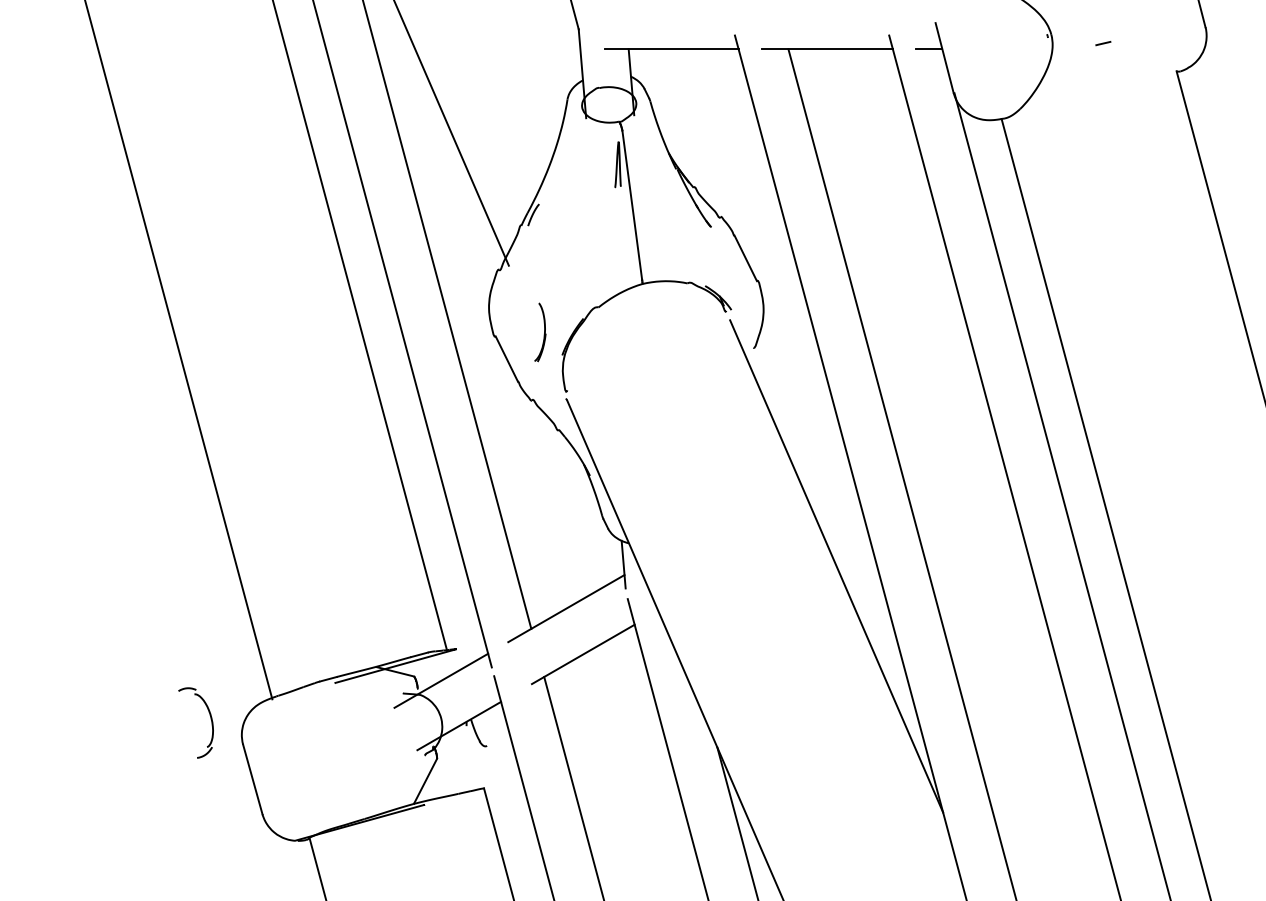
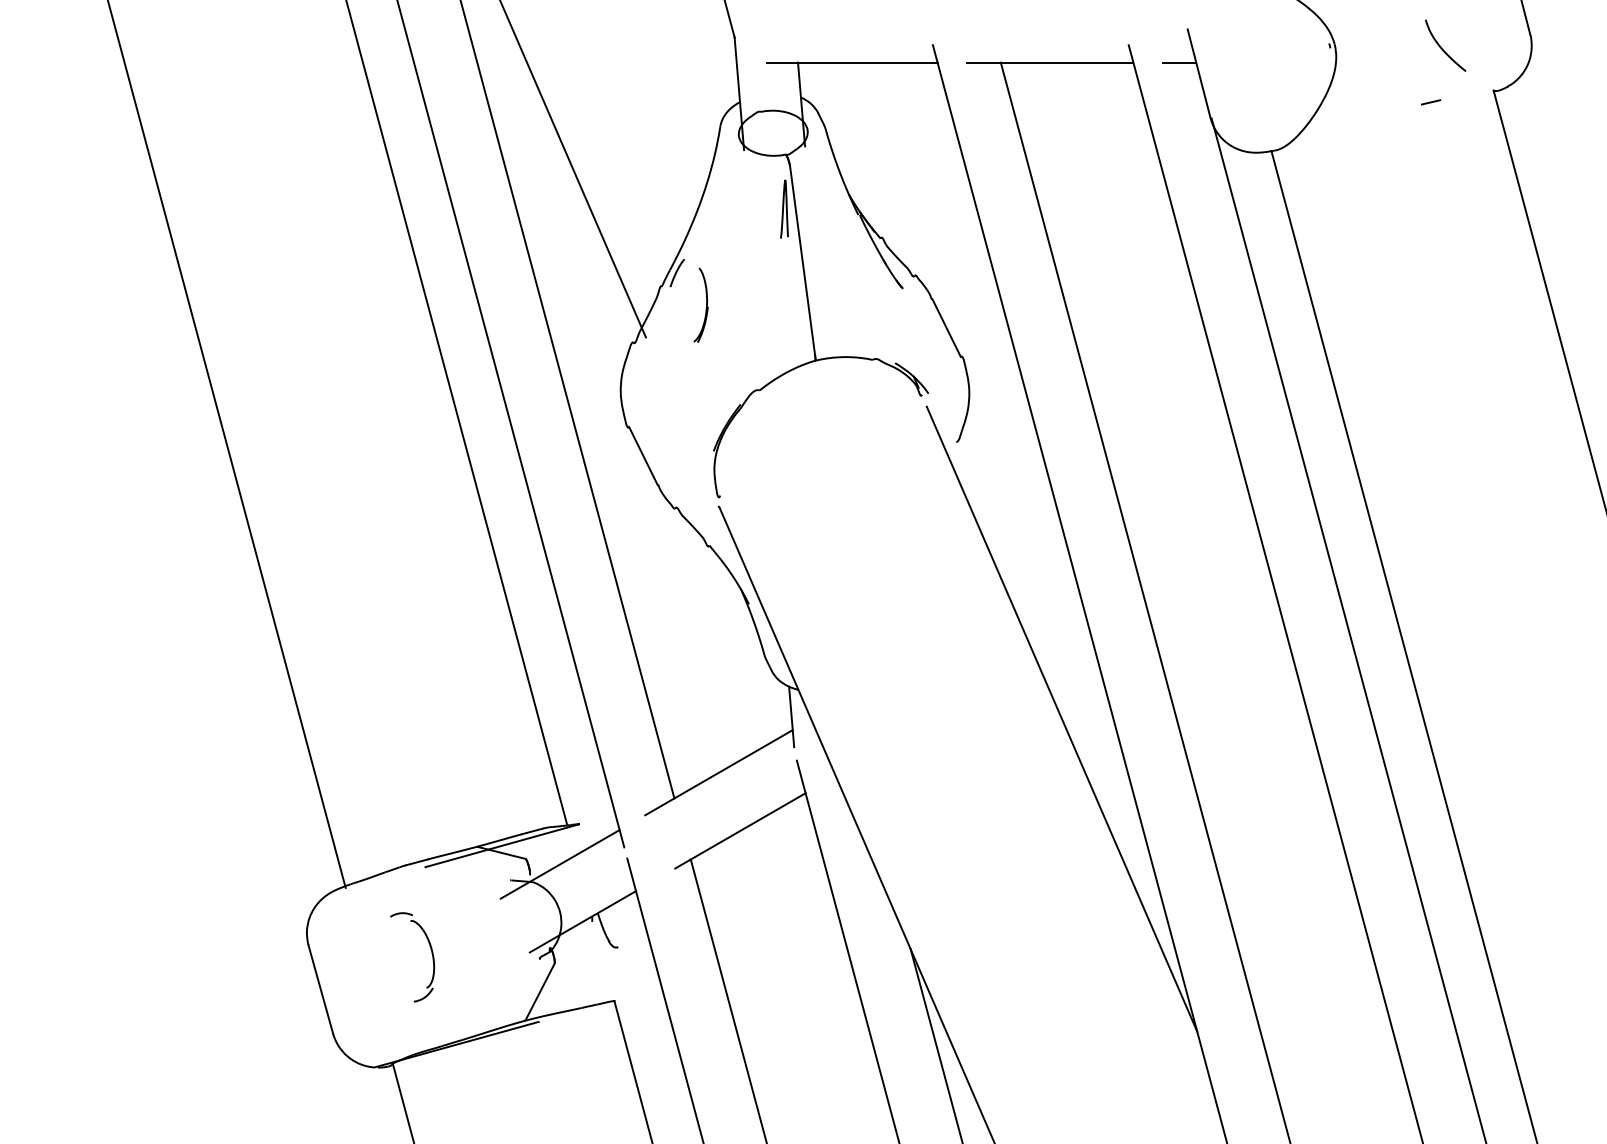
curve: (1136, 37) -> (1442, 47), added
line: (1103, 43) -> (1431, 102), moved
part: (540, 332) -> (701, 305), moved
part: (210, 719) -> (430, 952), moved

